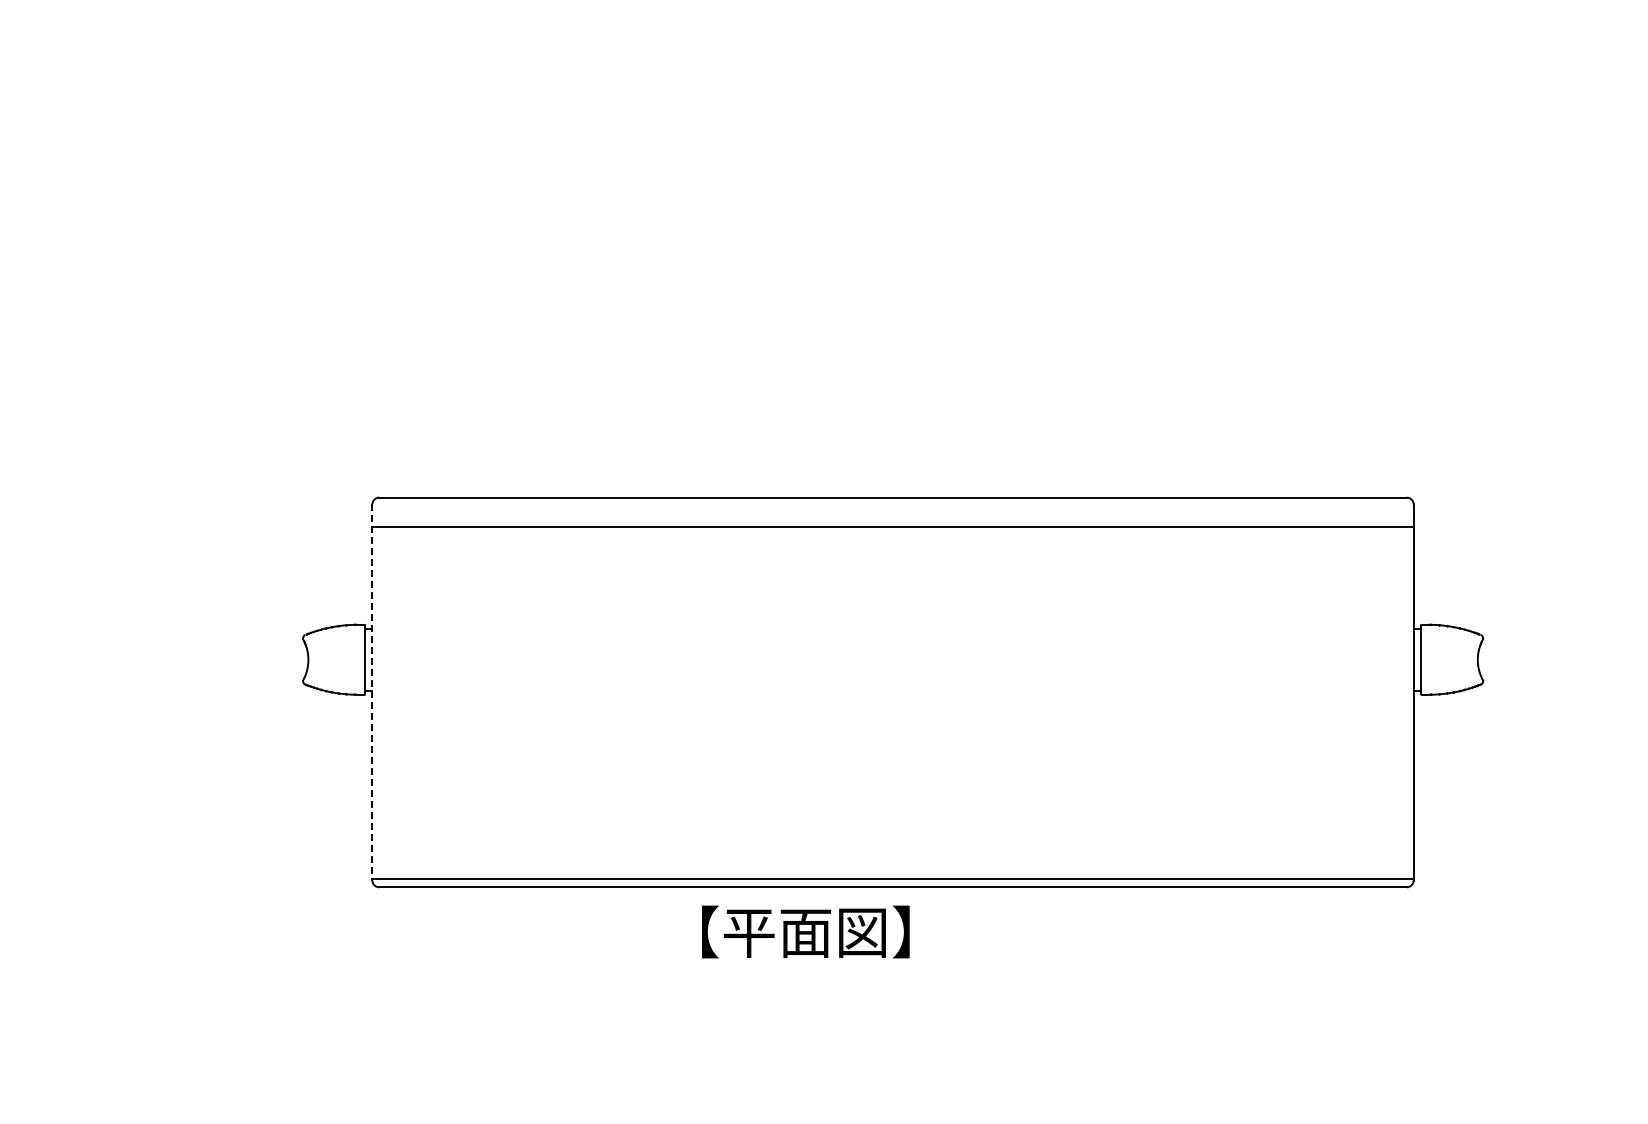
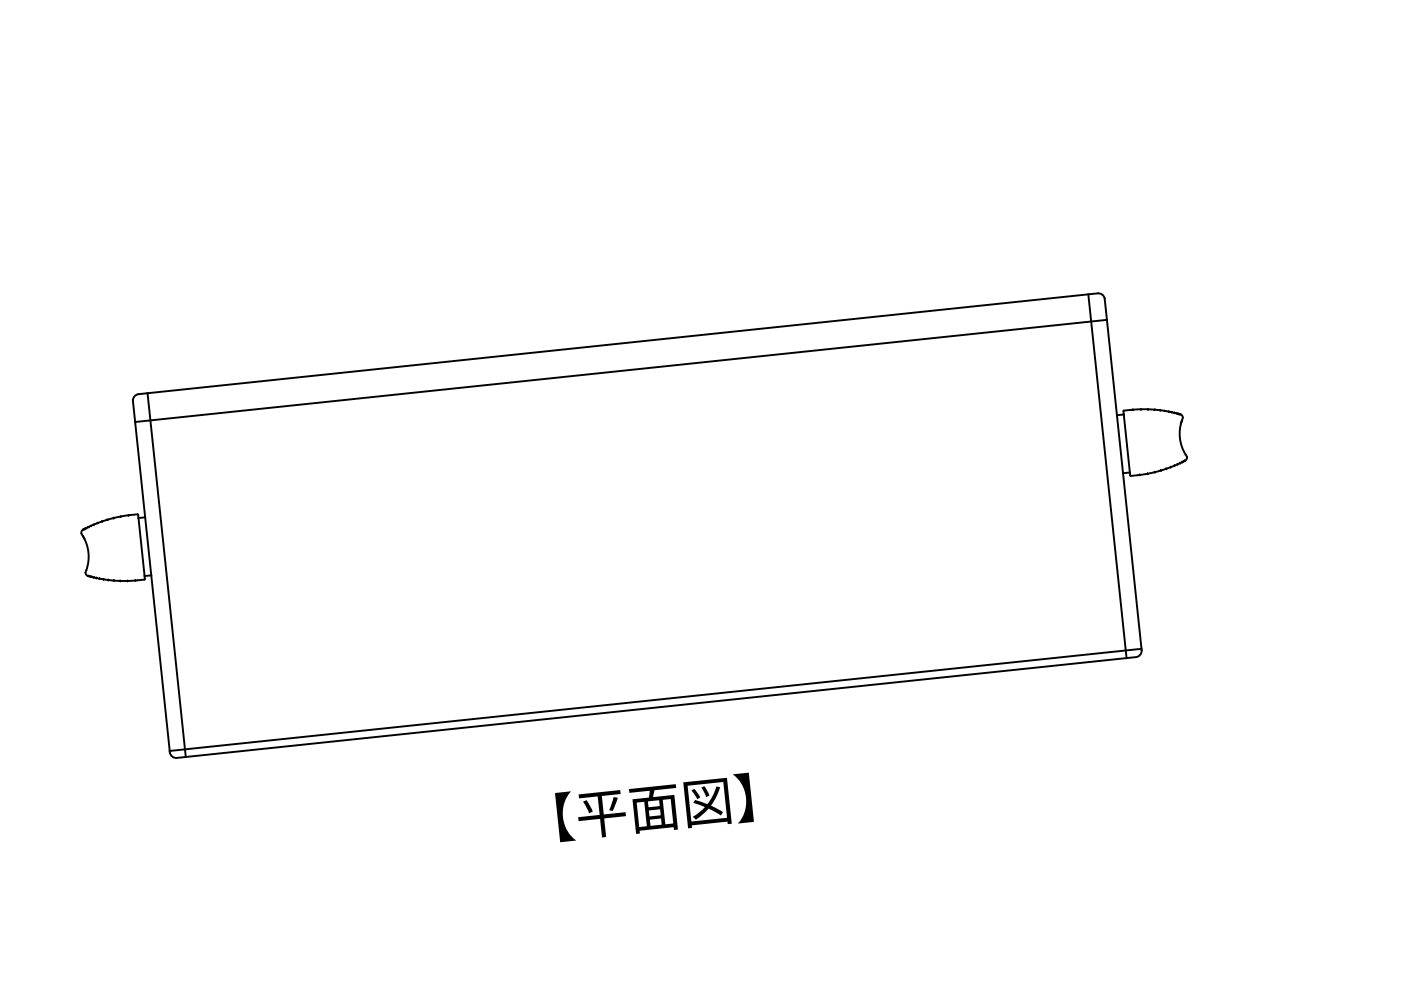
line: (372, 692) -> (151, 576), dashed -> solid
line: (388, 692) -> (166, 575), added
line: (1396, 692) -> (1107, 476), added
text: (805, 931) -> (654, 806), moved

